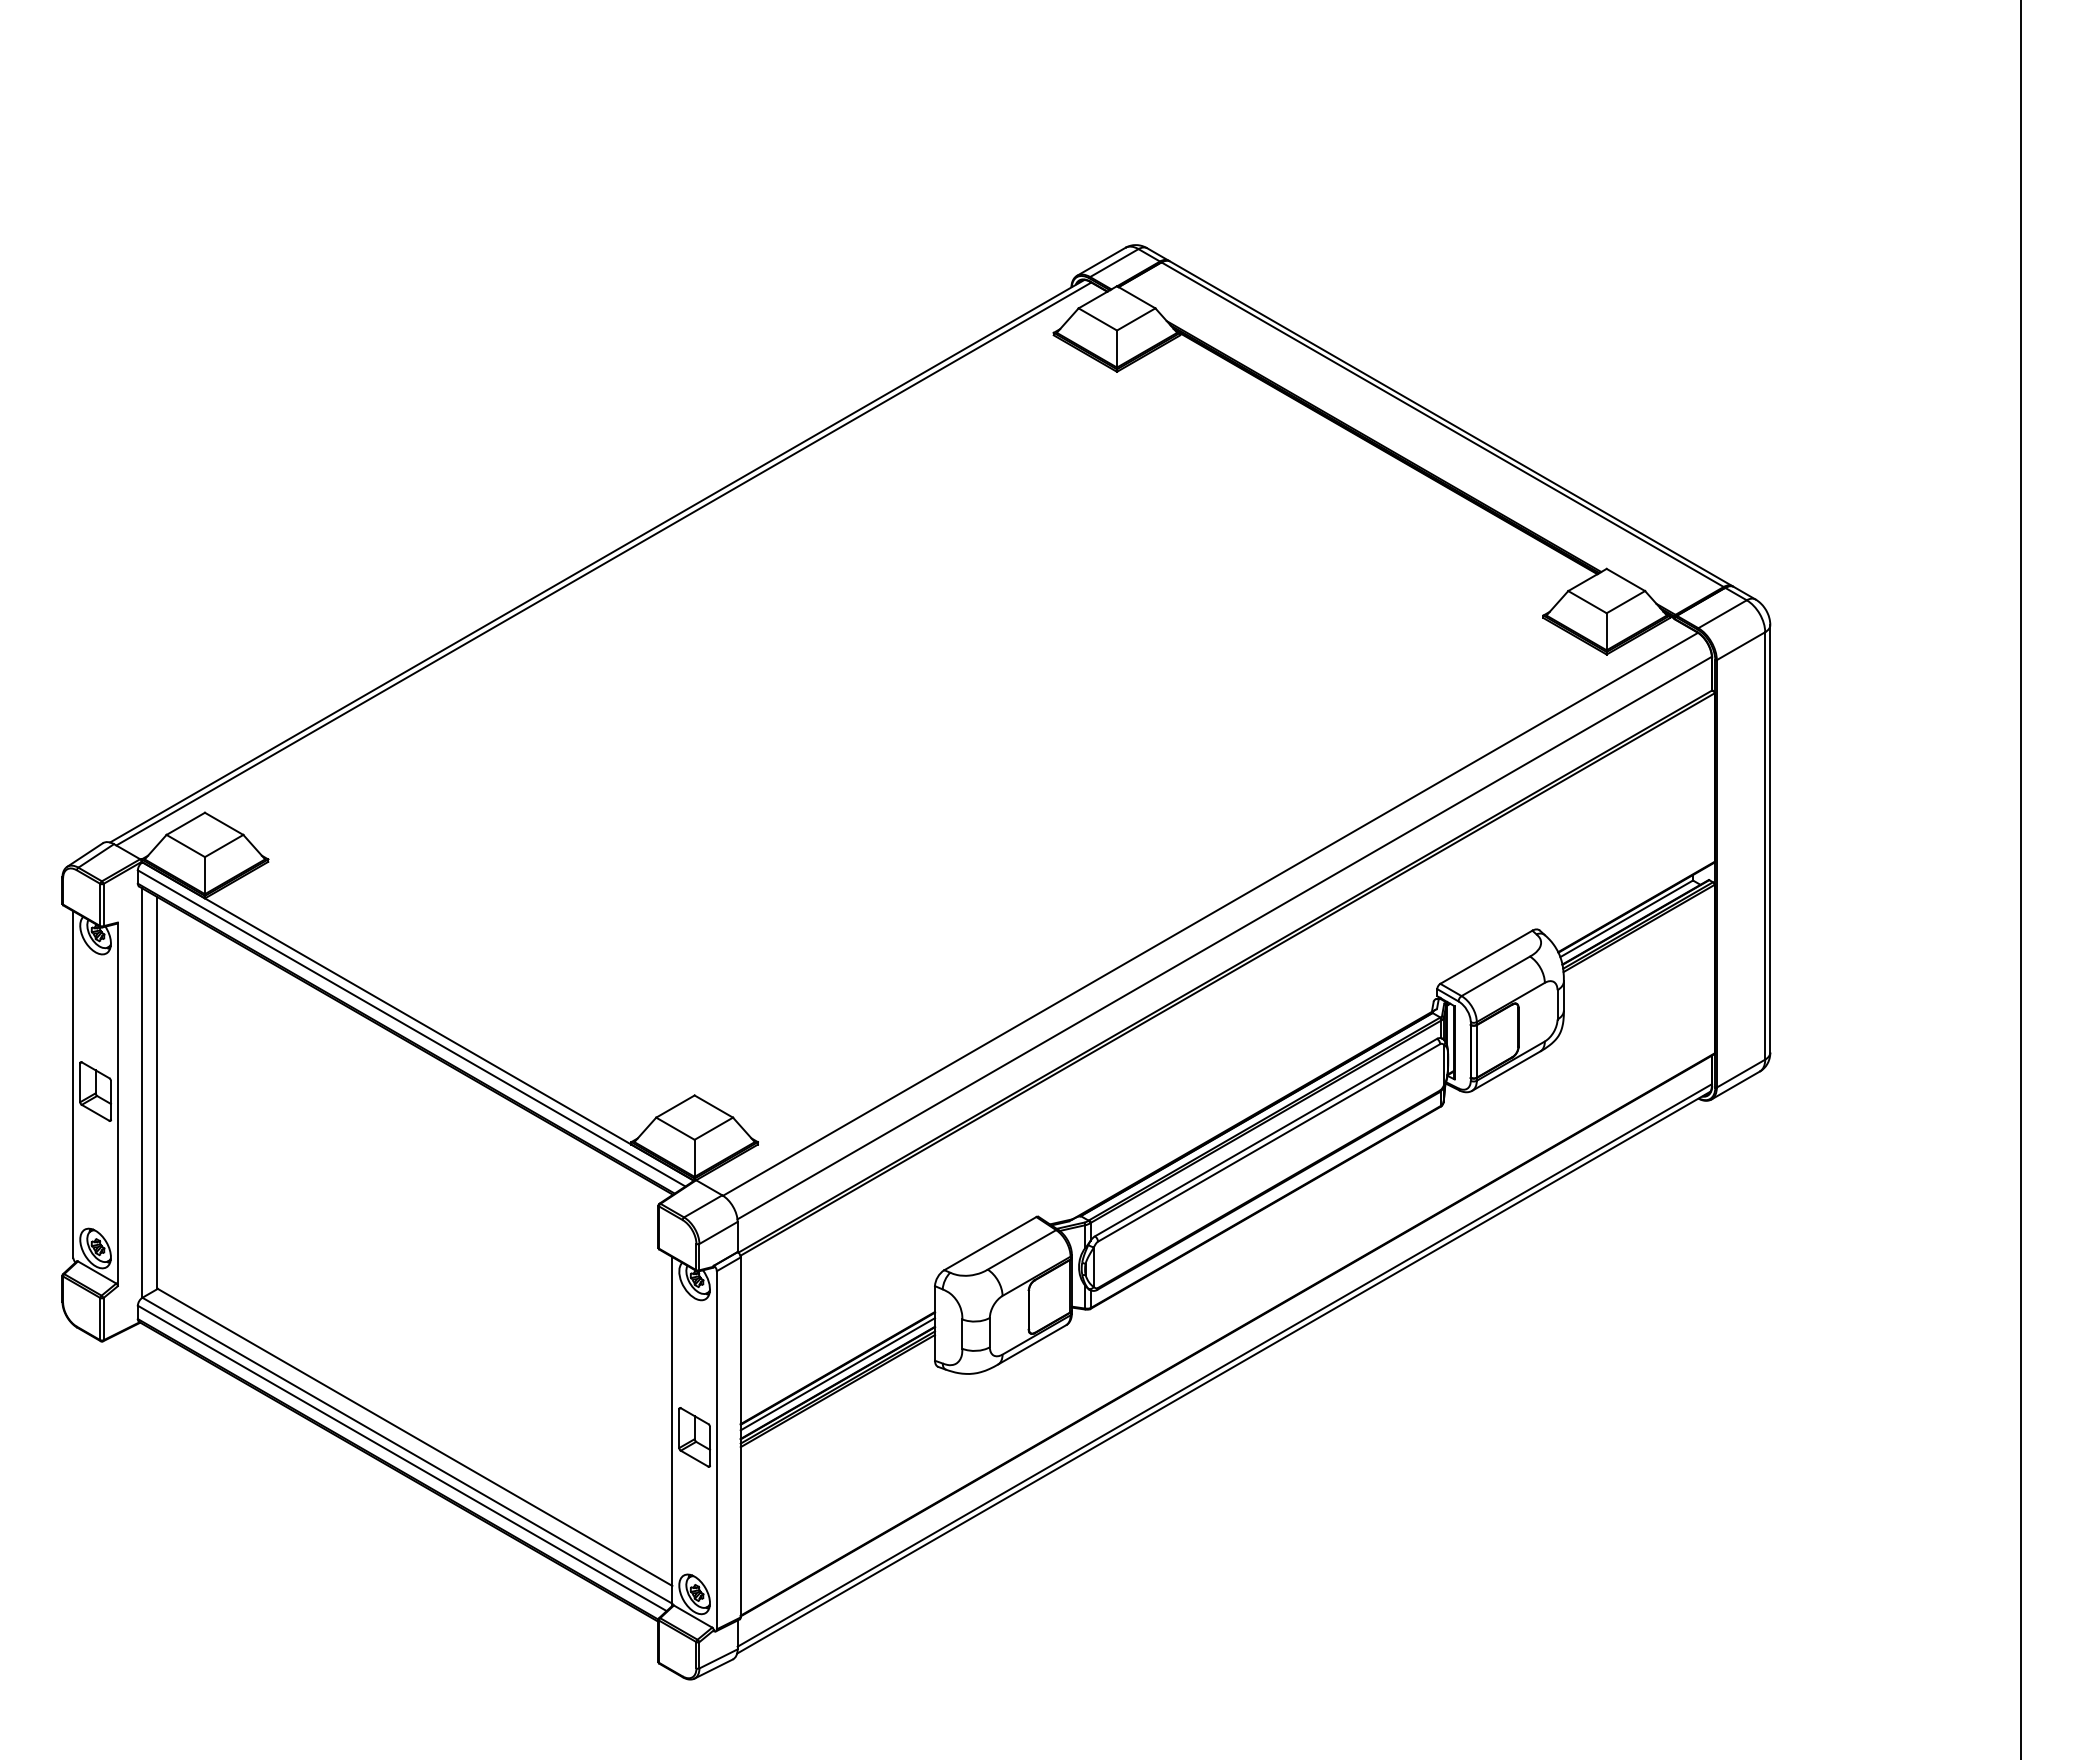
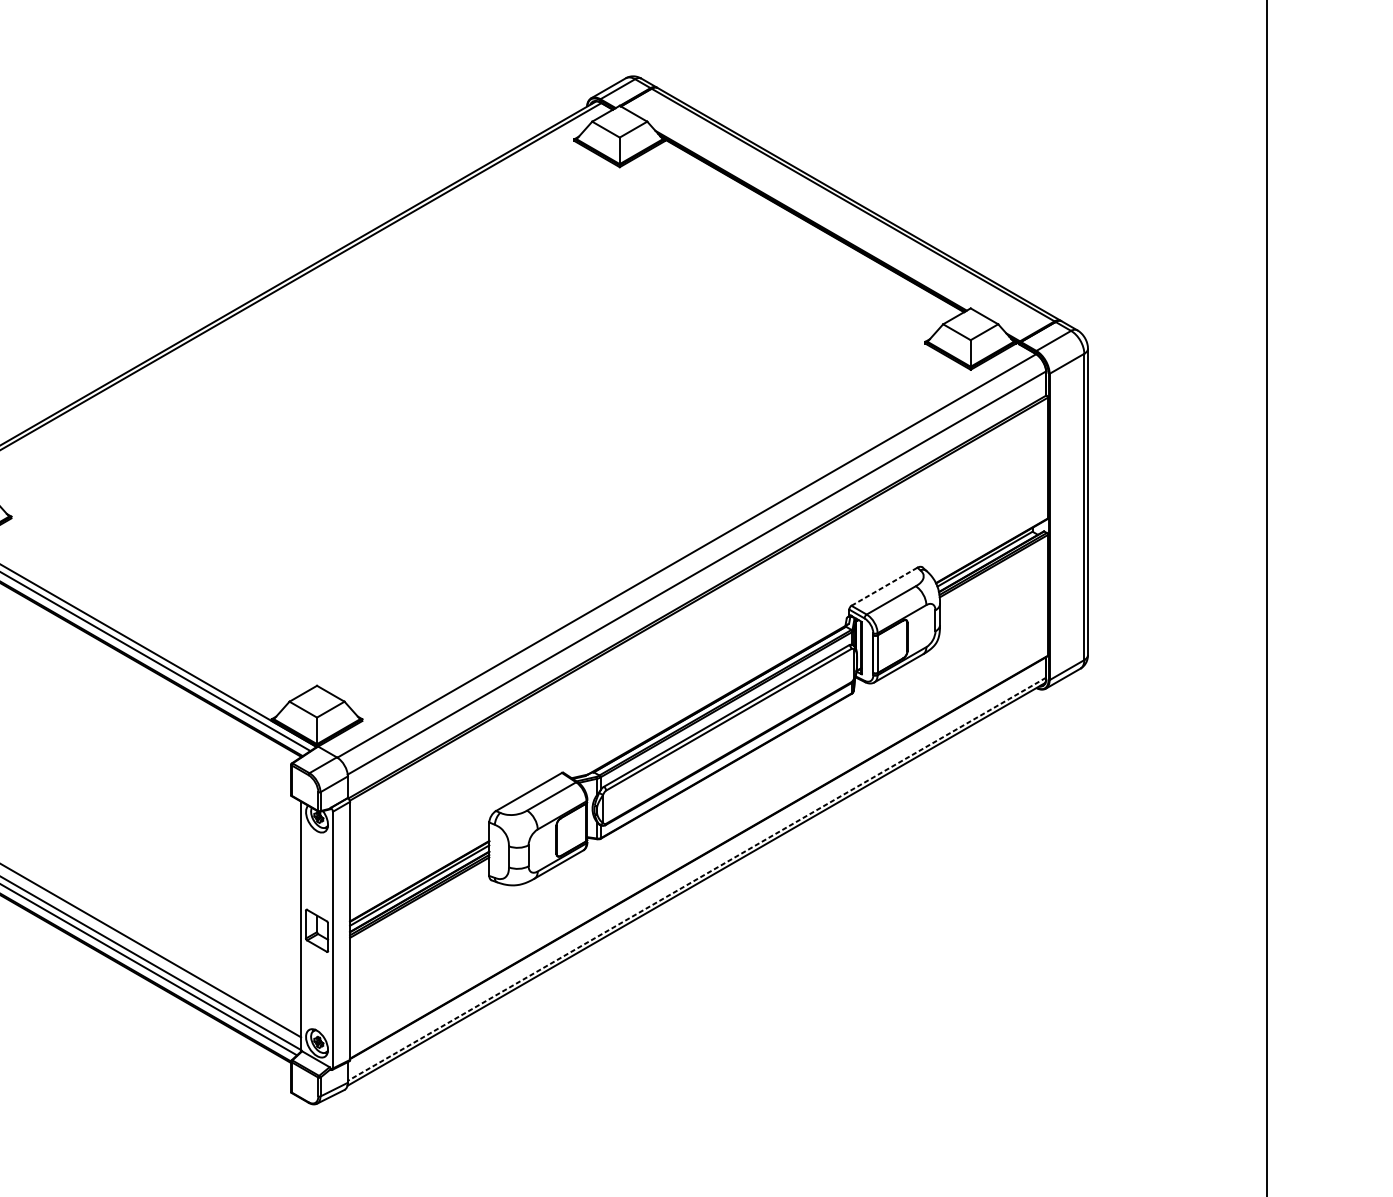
line: (1486, 957) -> (884, 586), solid -> dashed
line: (1224, 1365) -> (696, 879), solid -> dashed

